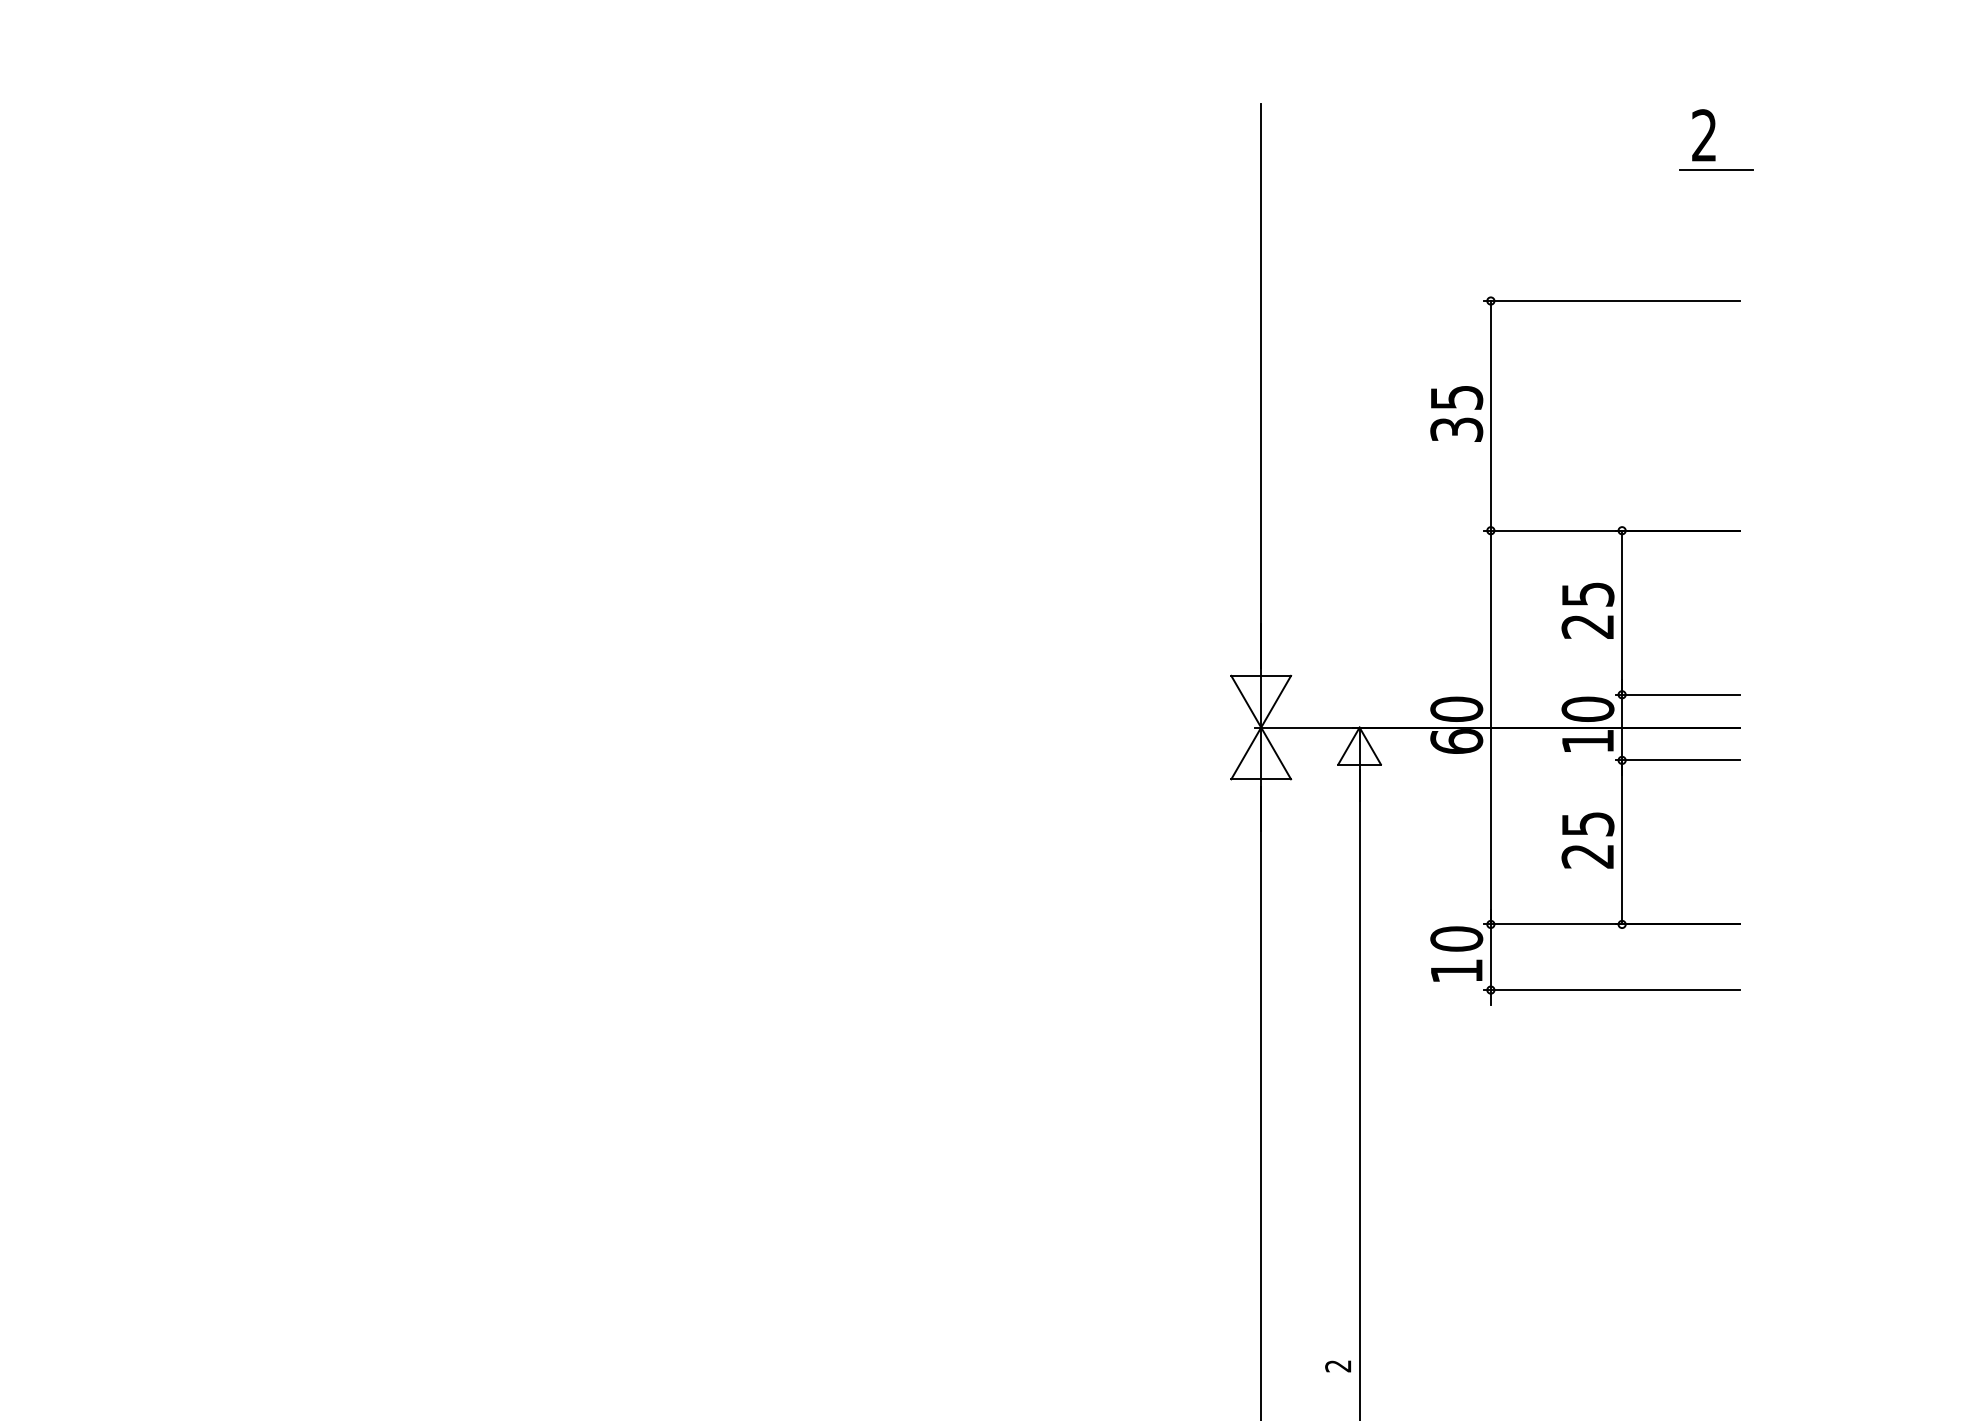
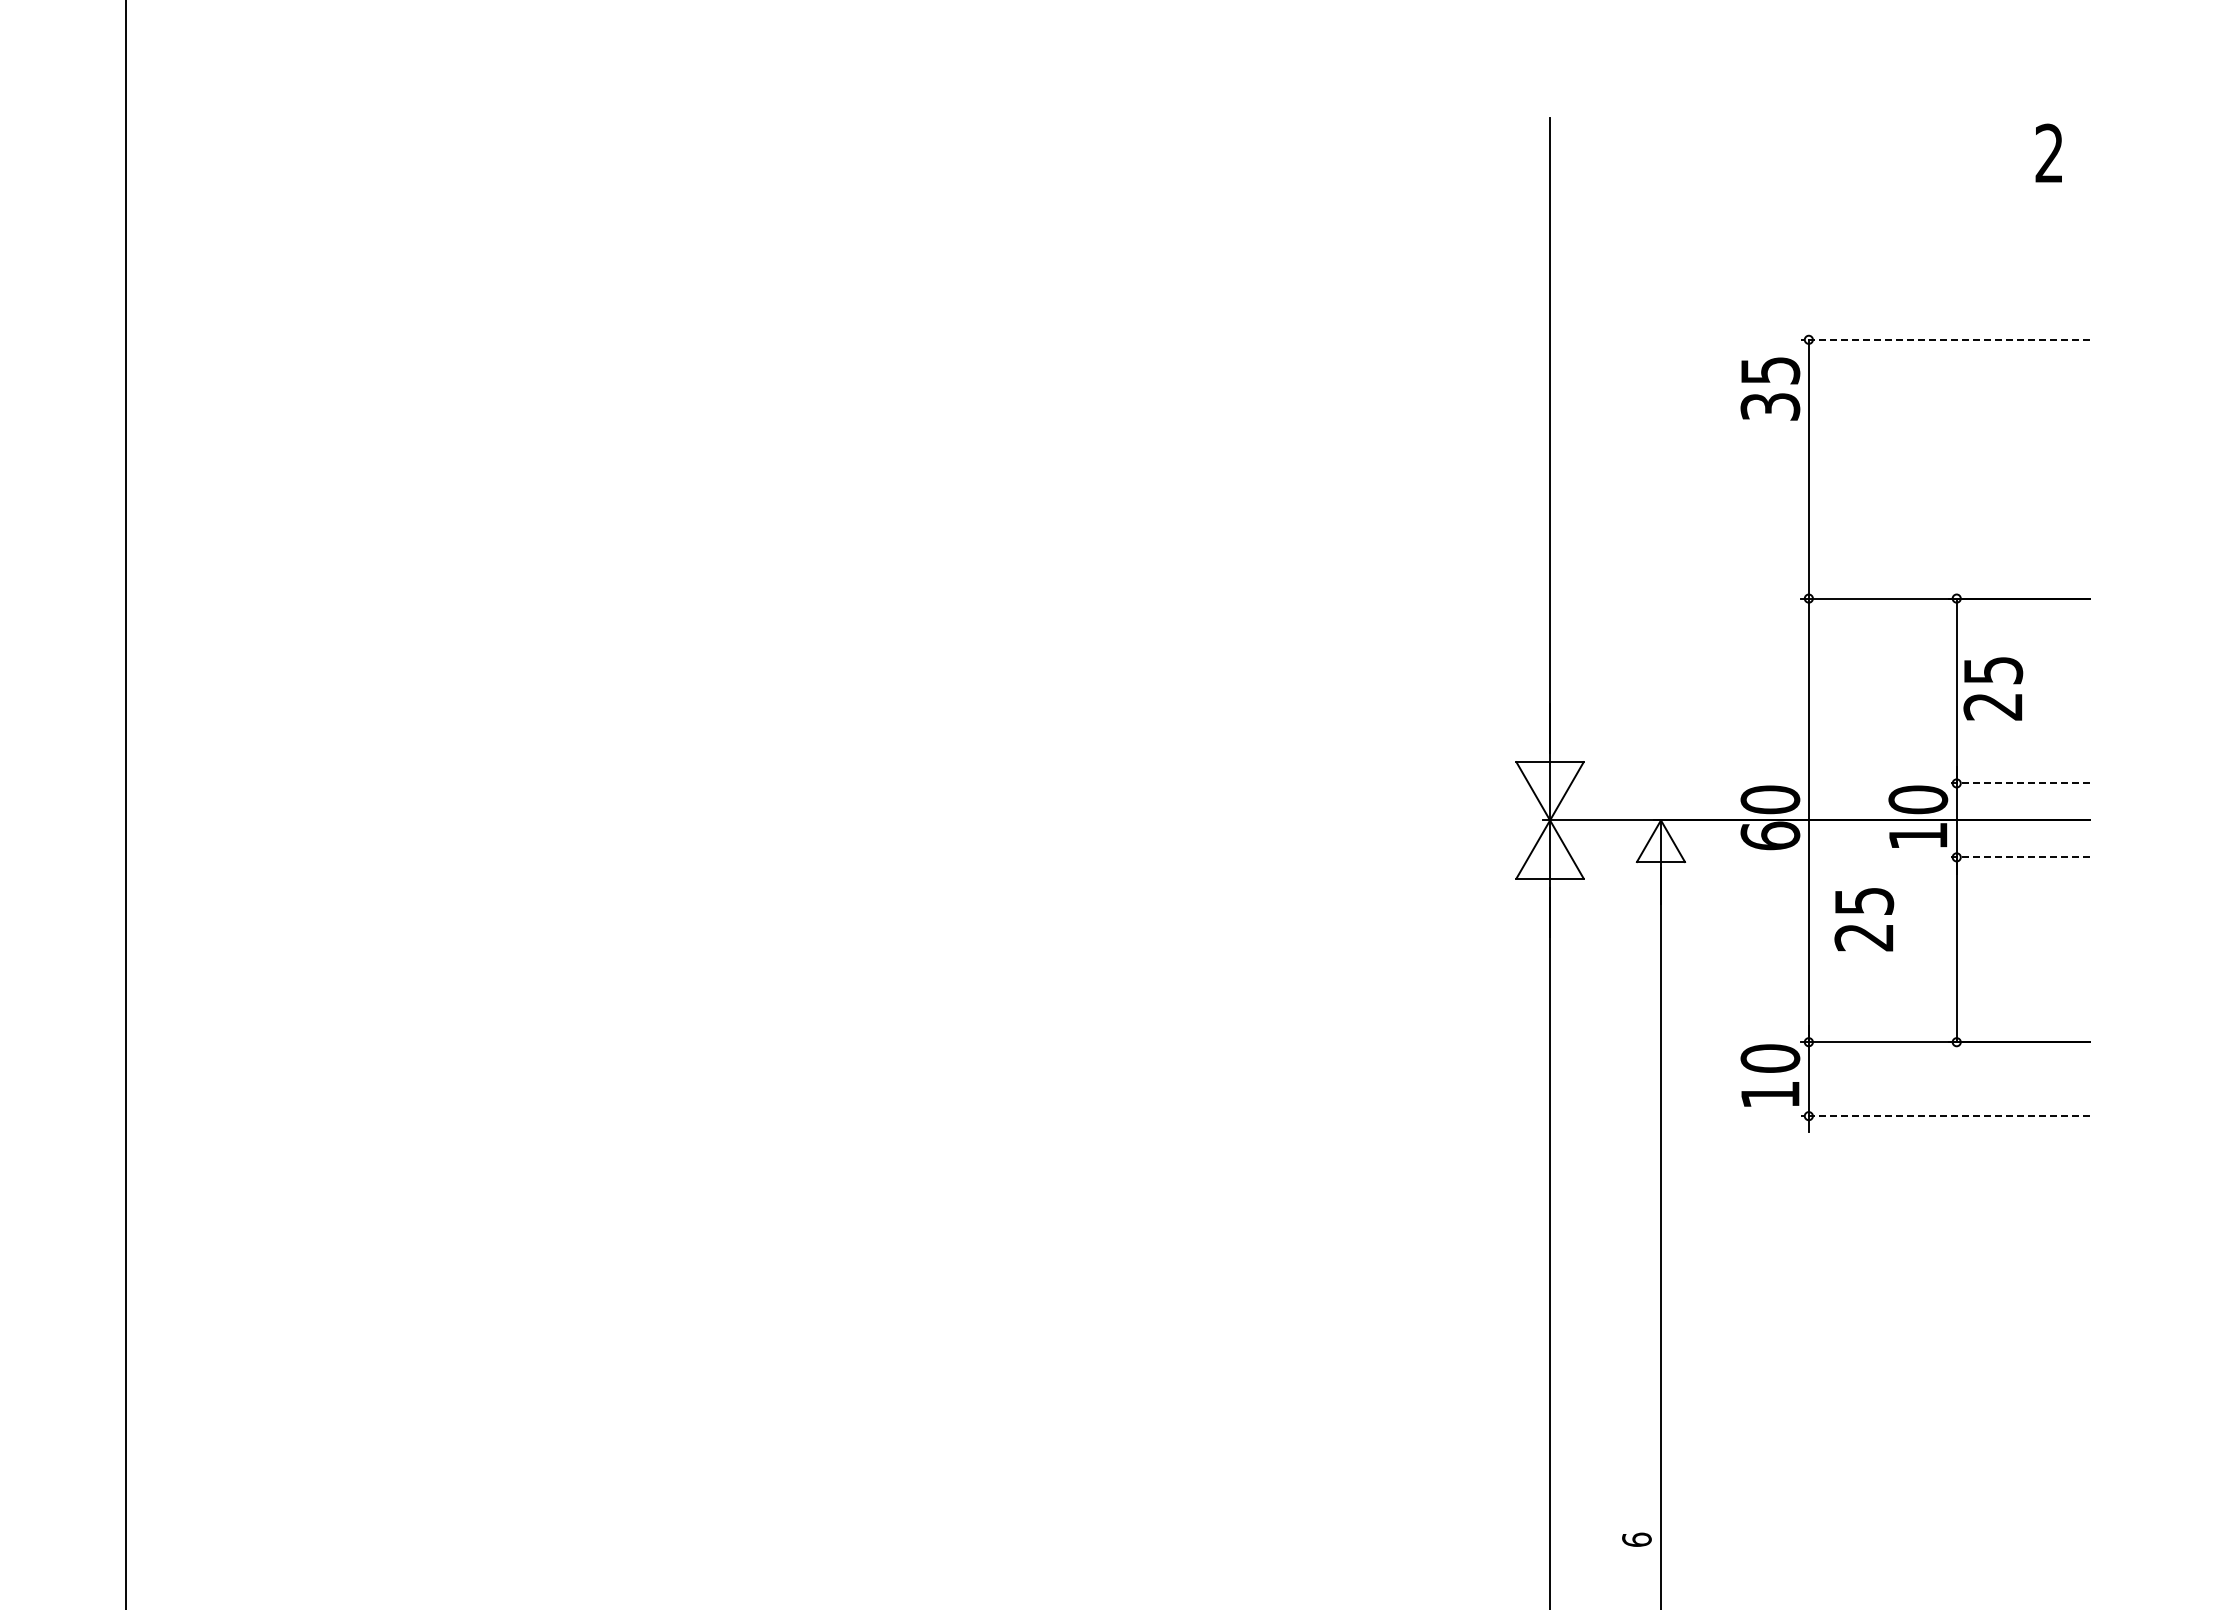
line: (1716, 169) -> (2062, 191), removed
line: (1612, 300) -> (1945, 339), solid -> dashed
text: (1456, 413) -> (1770, 388), moved
text: (1588, 610) -> (1993, 688), moved
line: (1677, 694) -> (2019, 783), solid -> dashed
line: (1677, 760) -> (2019, 857), solid -> dashed
text: (1588, 840) -> (1864, 919), moved
line: (1612, 990) -> (1945, 1116), solid -> dashed
text: (1337, 1365) -> (1636, 1539), 2 -> 6

